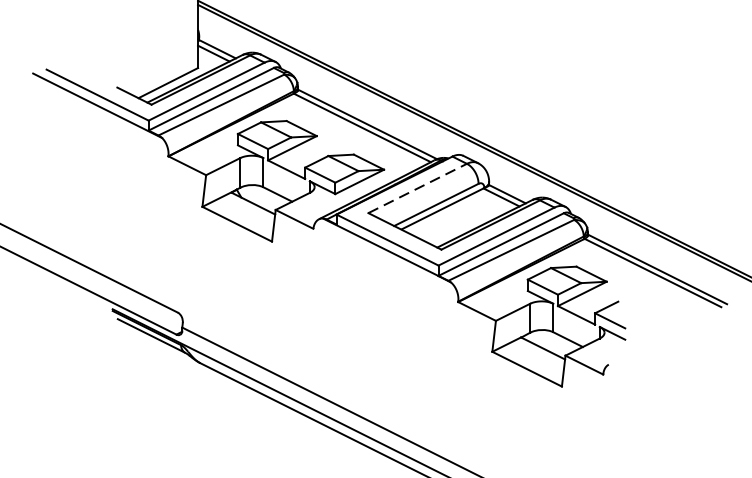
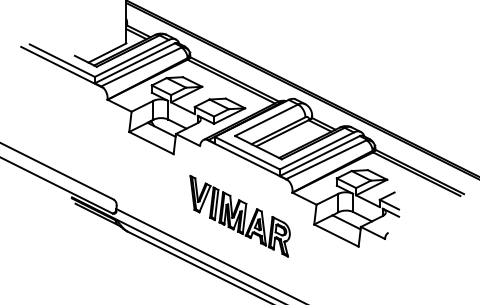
line: (419, 188) -> (267, 120), dashed -> solid
part: (375, 339) -> (239, 216), added

